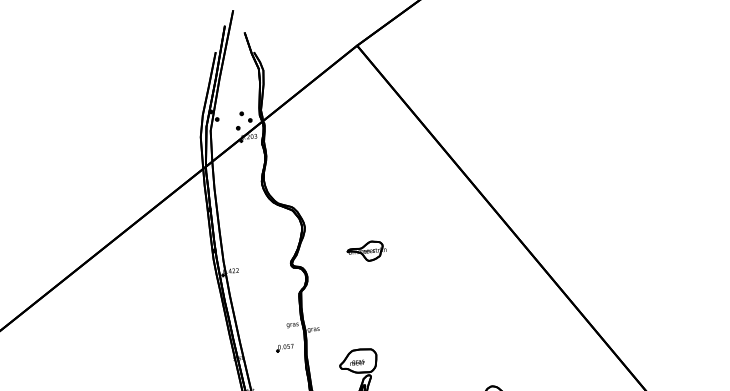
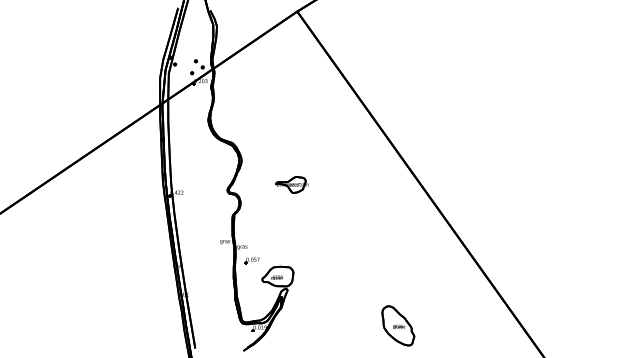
part: (284, 347) -> (251, 260), moved

